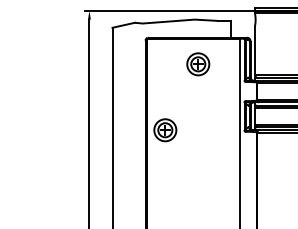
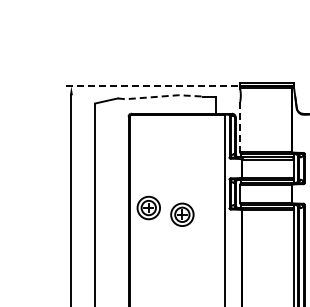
line: (168, 11) -> (152, 86), solid -> dashed
line: (176, 20) -> (160, 96), solid -> dashed
line: (255, 51) -> (240, 127), solid -> dashed
part: (198, 64) -> (182, 214), moved

